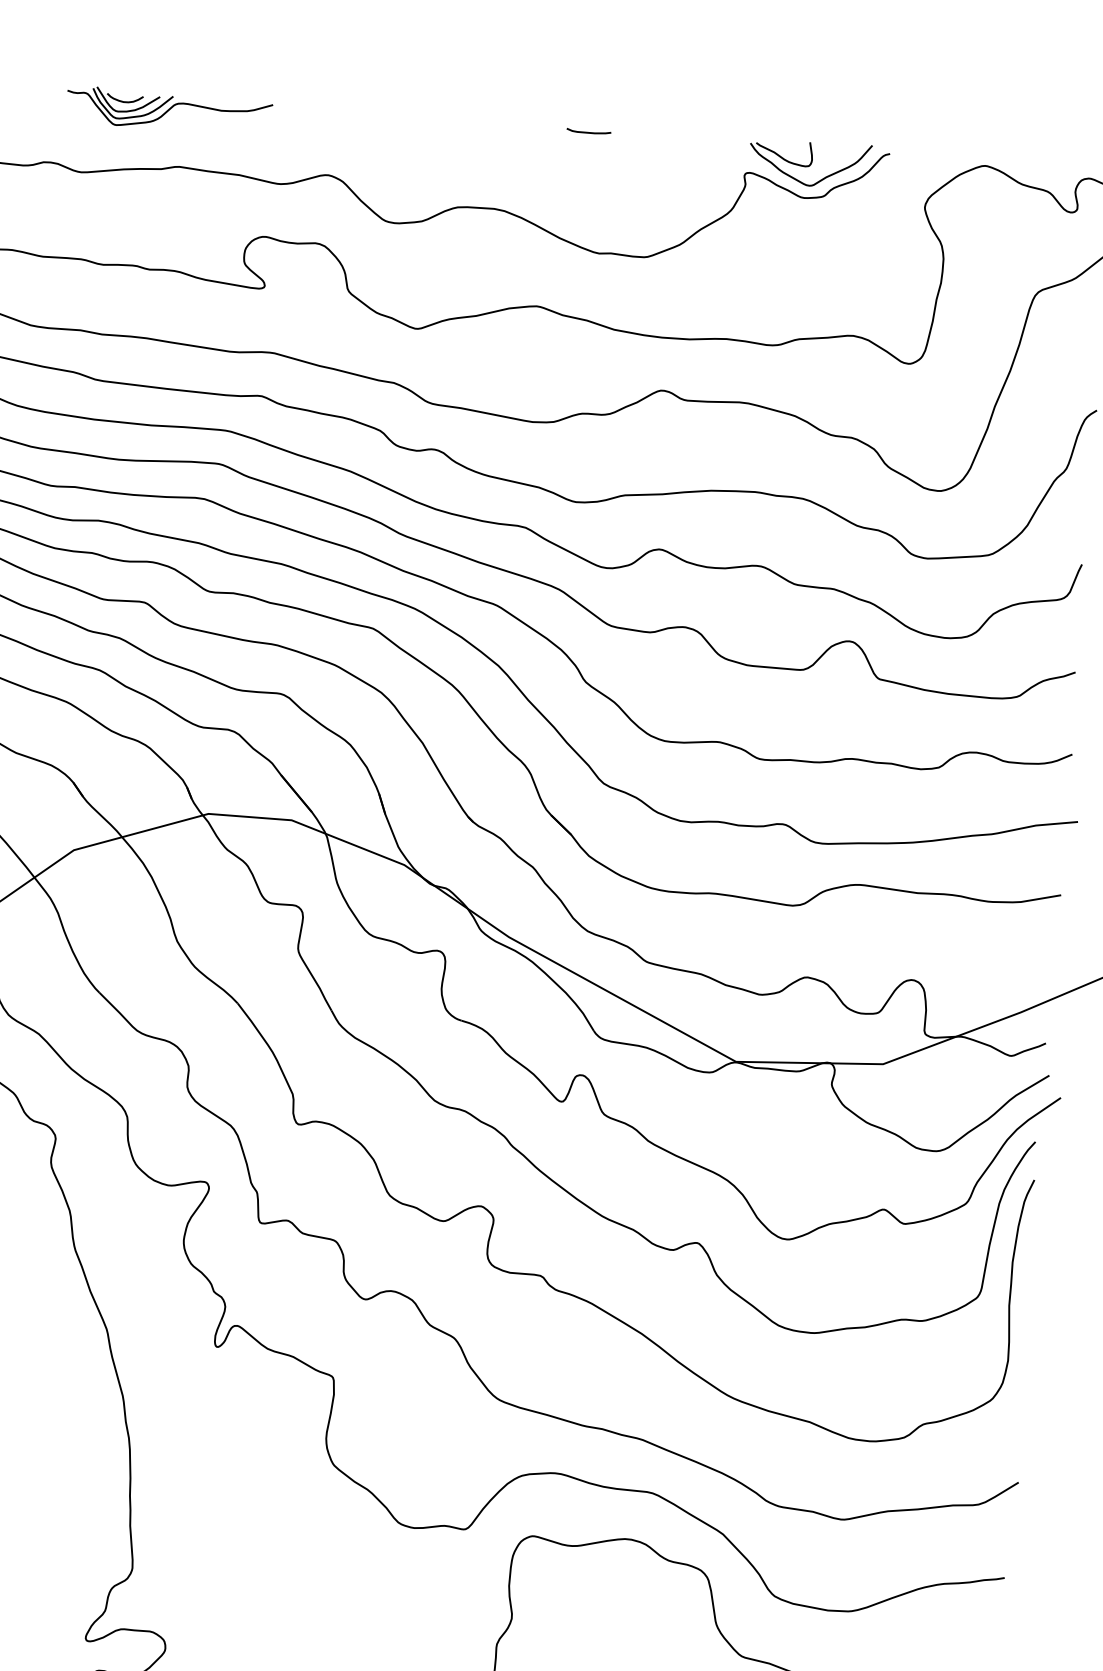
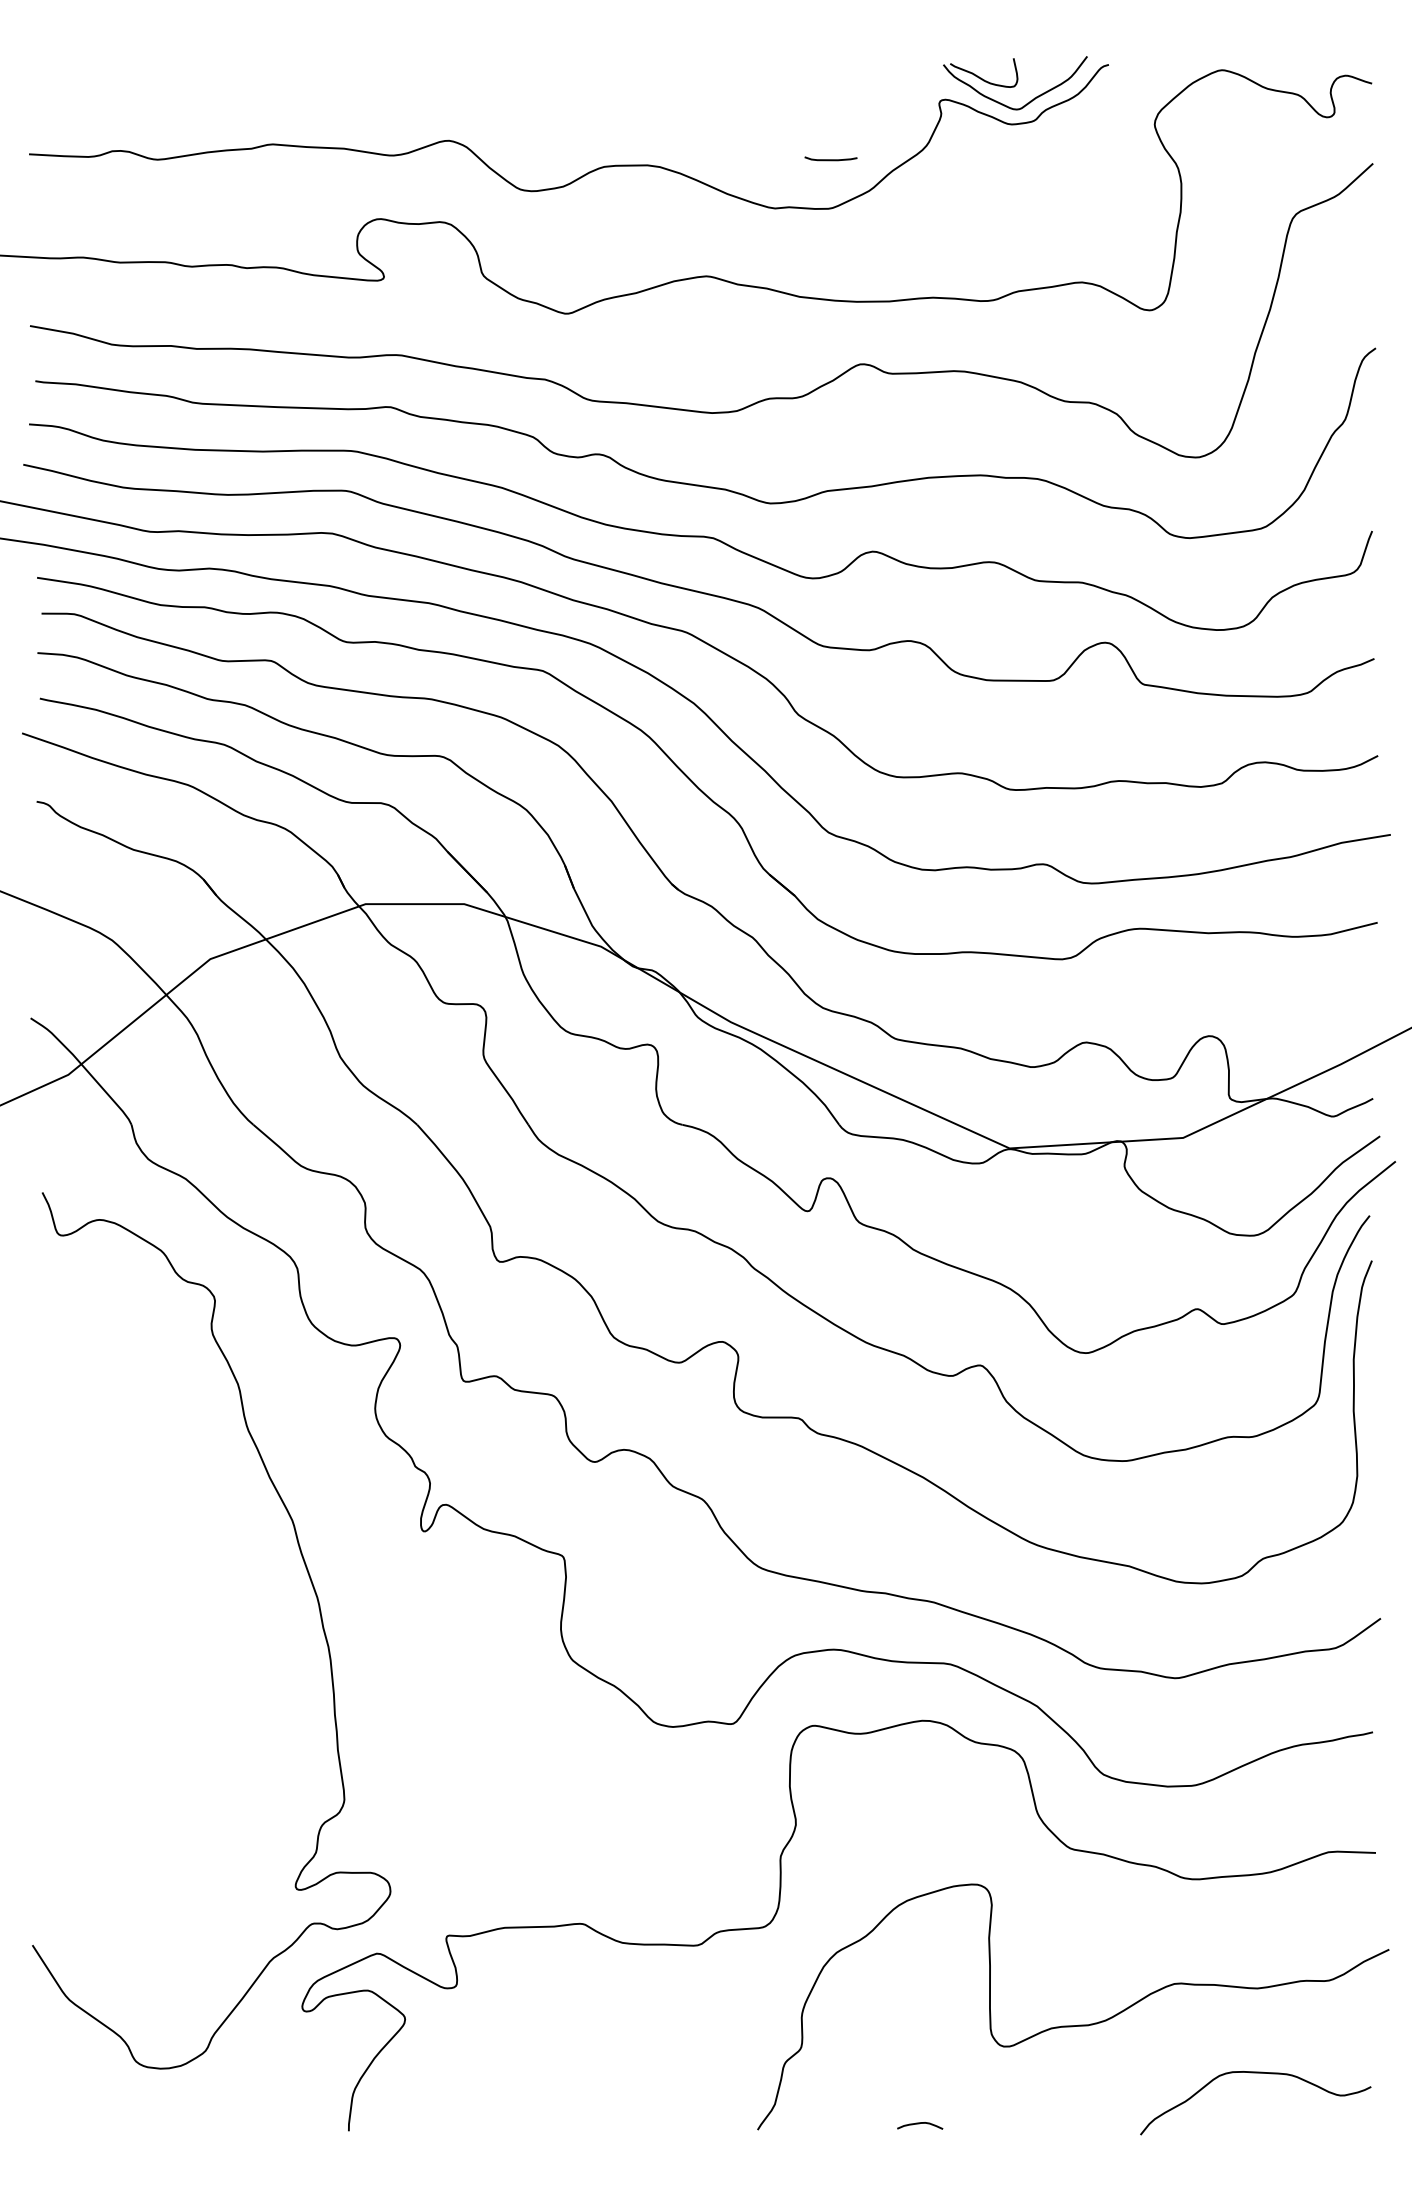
part: (169, 110) -> (255, 79), removed
curve: (588, 132) -> (830, 159), moved

